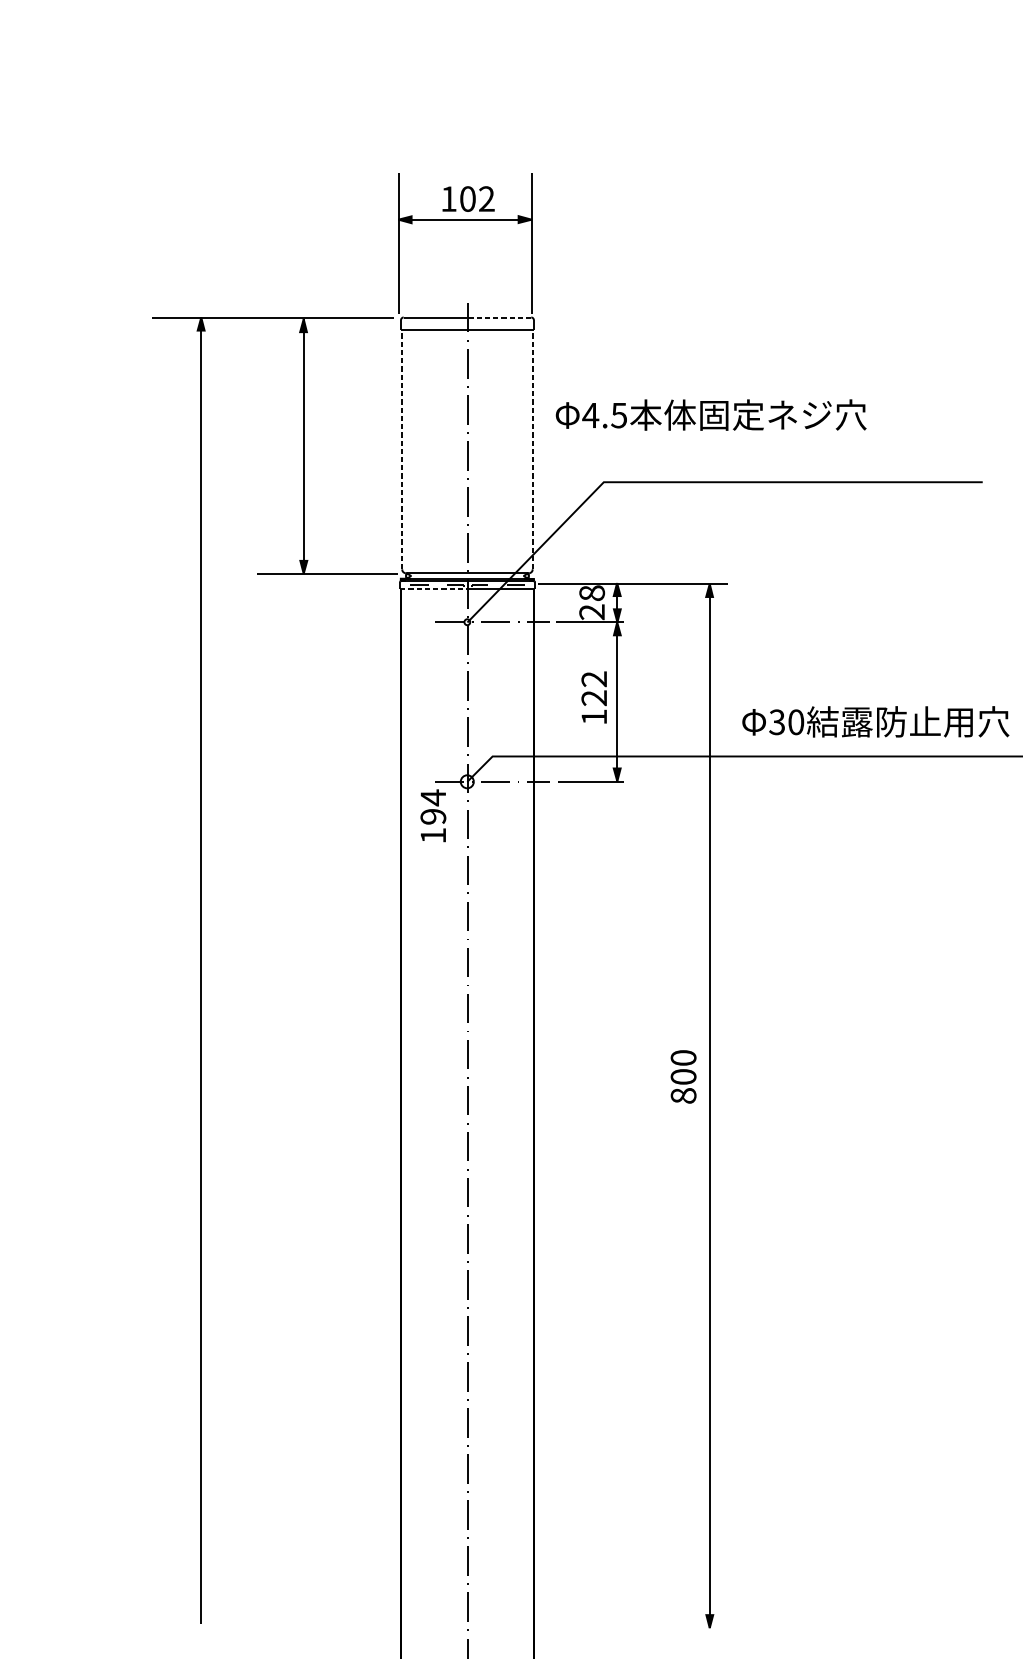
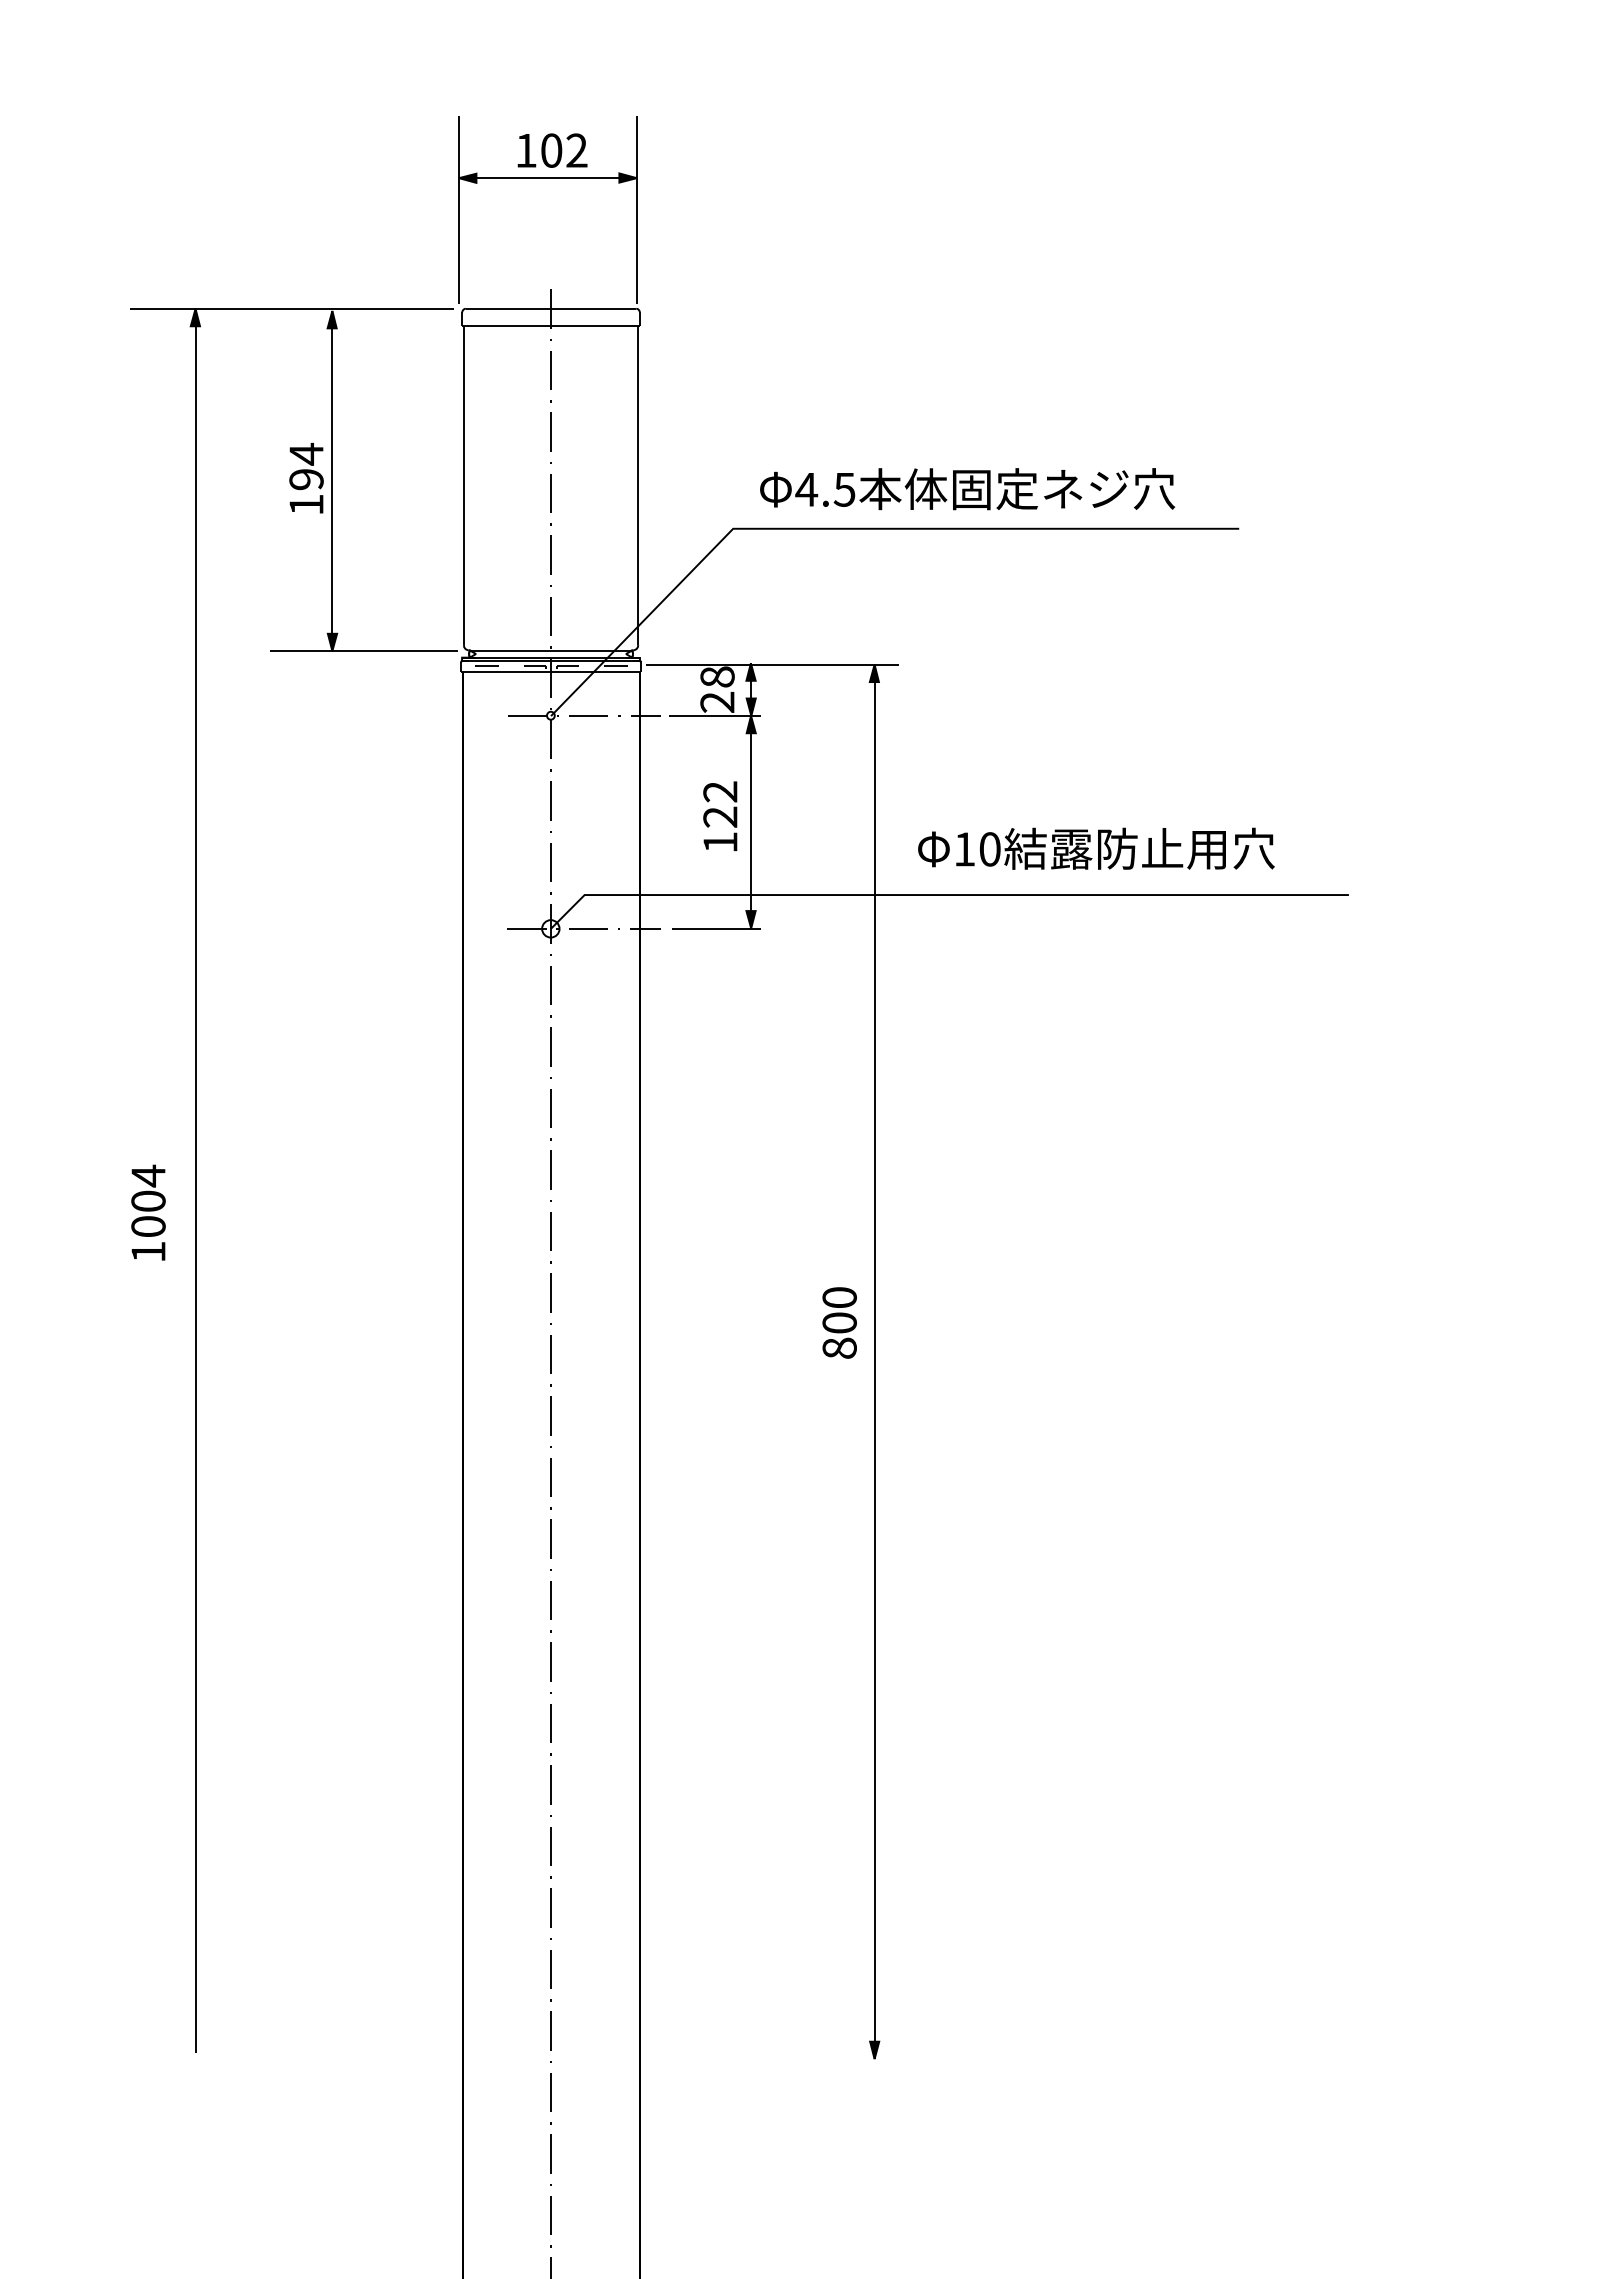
line: (499, 317) -> (593, 308), dashed -> solid
text: (711, 415) -> (967, 489), moved
line: (401, 449) -> (463, 485), dashed -> solid
line: (532, 449) -> (638, 485), dashed -> solid
line: (434, 589) -> (506, 671), dashed -> solid
text: (776, 722) -> (963, 849), 30 -> 10
text: (433, 815) -> (306, 478), moved
part: (166, 994) -> (148, 1212), added

